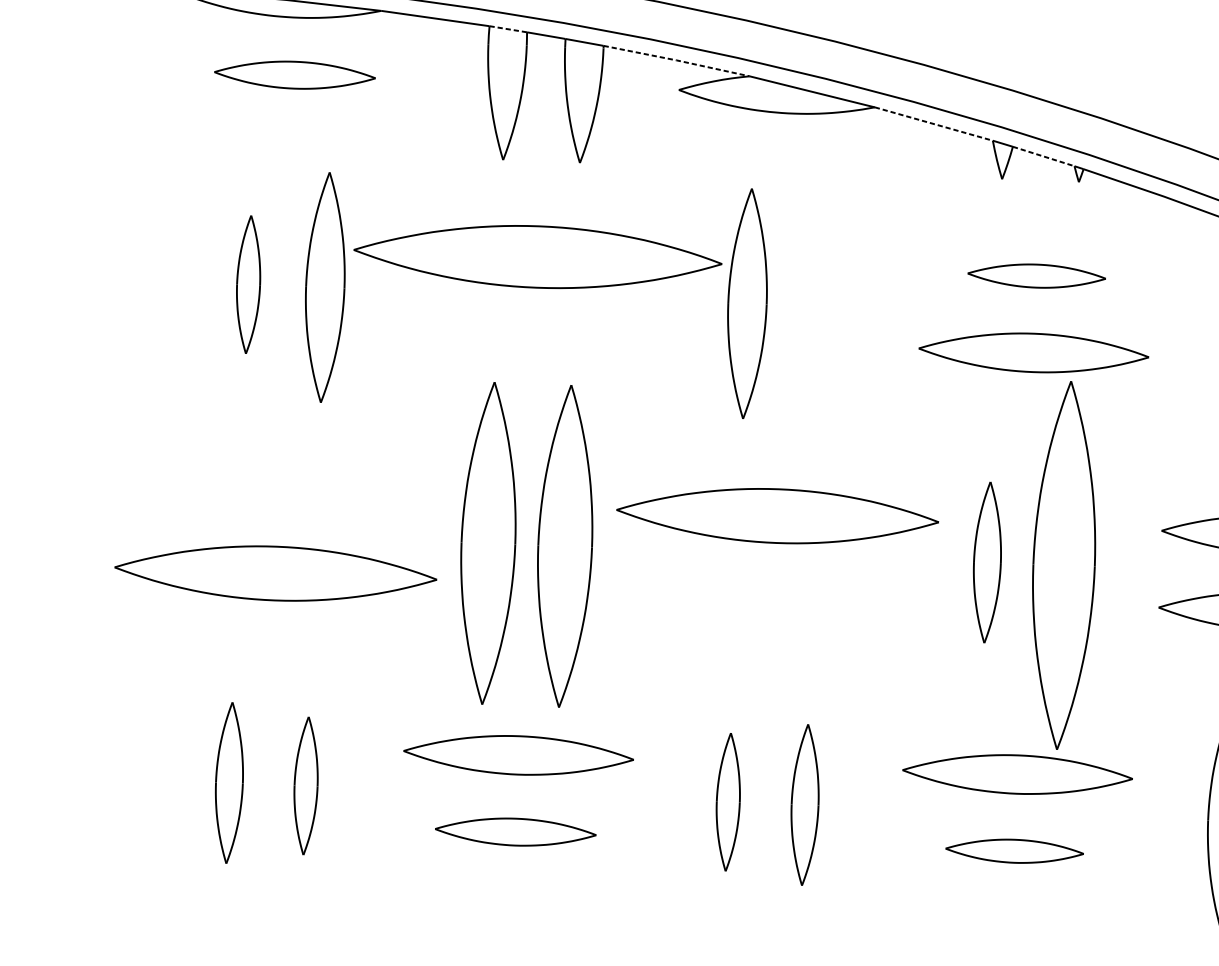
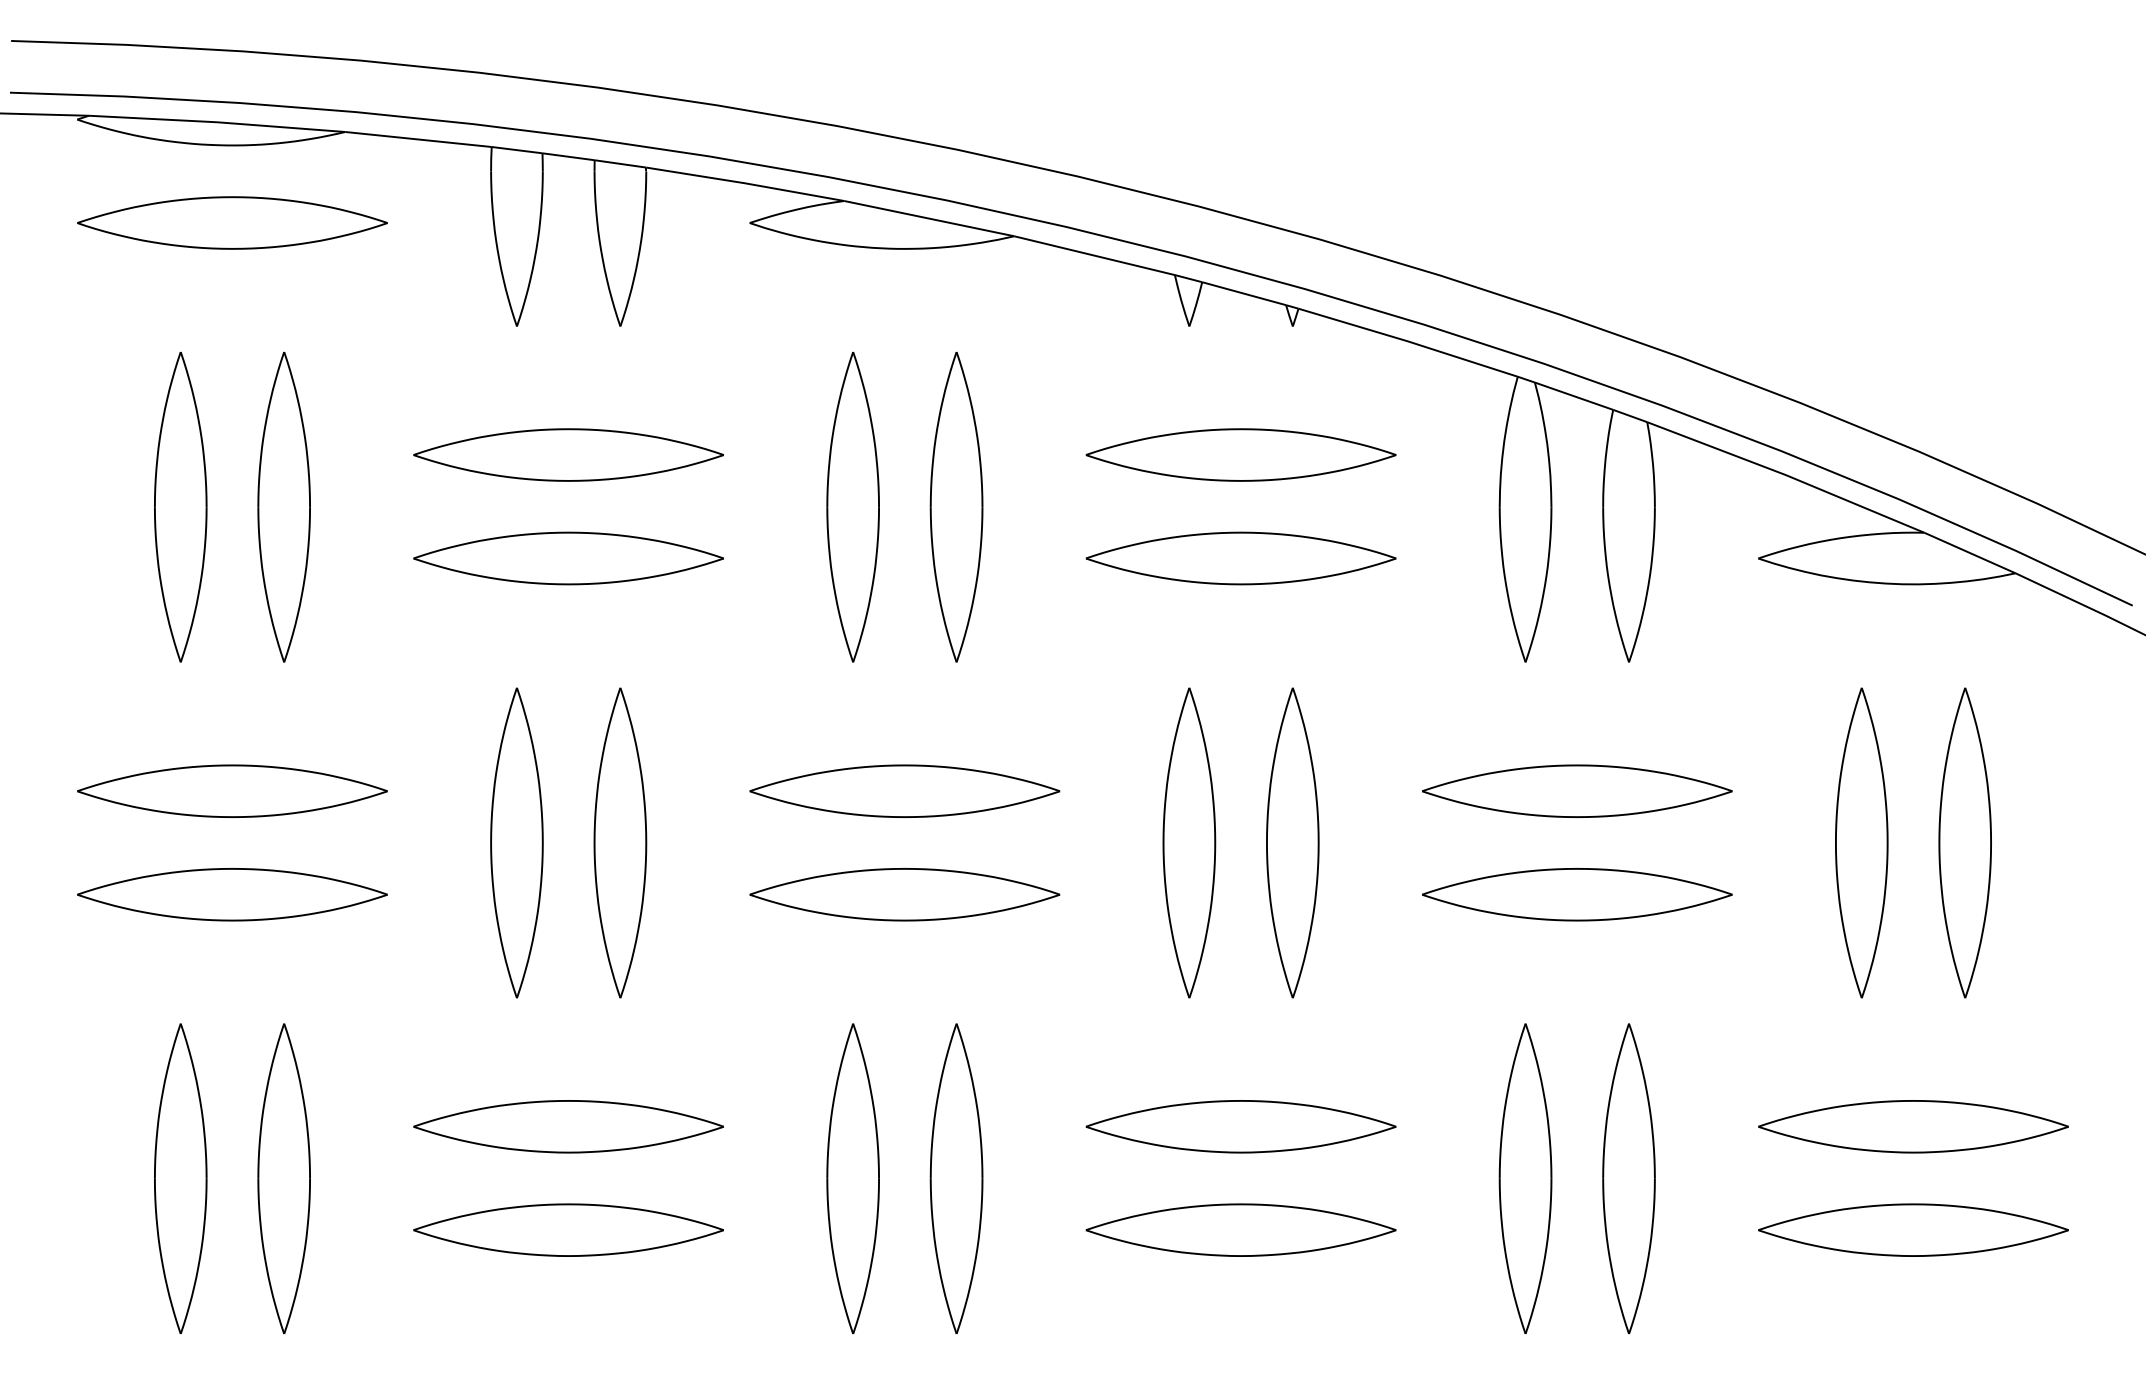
line: (508, 29) -> (517, 150), dashed -> solid
line: (676, 60) -> (745, 183), dashed -> solid
part: (295, 74) -> (232, 222), size x1.43
line: (933, 123) -> (1094, 255), dashed -> solid
line: (1043, 156) -> (1244, 293), dashed -> solid
part: (537, 256) -> (568, 454), size x0.62
part: (1036, 275) -> (1240, 454), size x1.67
part: (248, 284) -> (180, 507), size x1.67
part: (824, 306) -> (956, 507), added
part: (534, 333) -> (568, 558), added
part: (278, 496) -> (232, 790), added
part: (777, 515) -> (904, 790), size x0.71
part: (488, 543) -> (516, 842), size x0.71
part: (565, 545) -> (620, 842), size x0.71
part: (987, 562) -> (1189, 842), size x1.43
part: (1063, 565) -> (1292, 842), size x0.62
part: (275, 573) -> (232, 894), size x0.71
part: (774, 592) -> (904, 894), added
part: (229, 782) -> (180, 1178), size x1.43
part: (305, 785) -> (283, 1178), size x1.67
part: (727, 801) -> (852, 1178), size x1.67
part: (805, 804) -> (956, 1178), size x1.43
part: (515, 831) -> (568, 1229), size x1.43
part: (1014, 850) -> (1240, 1229), size x1.67

